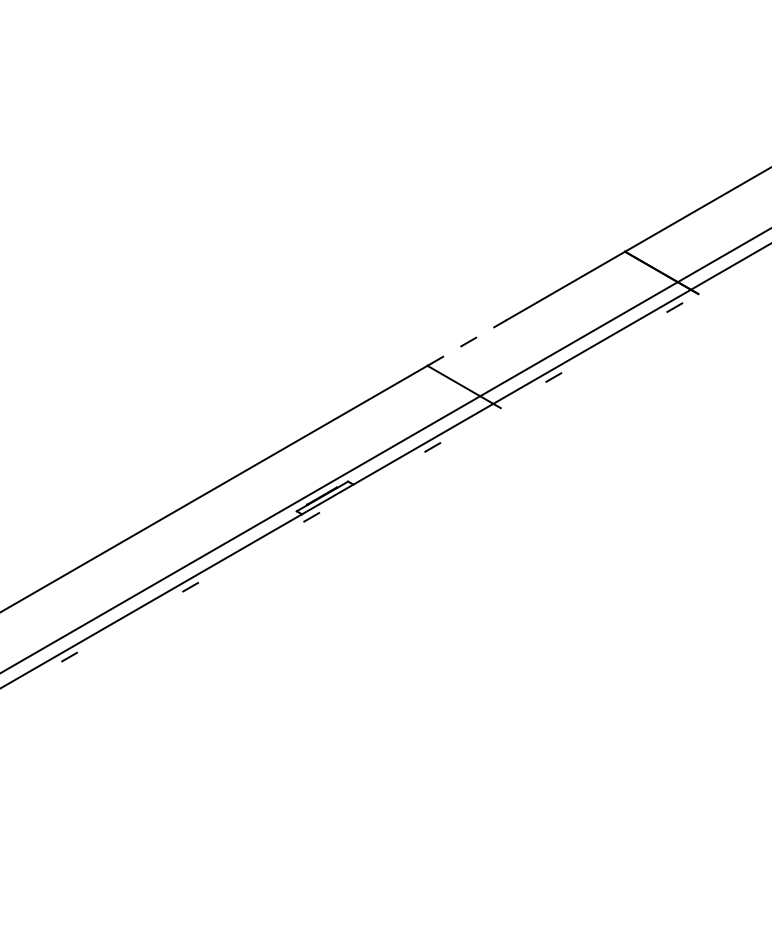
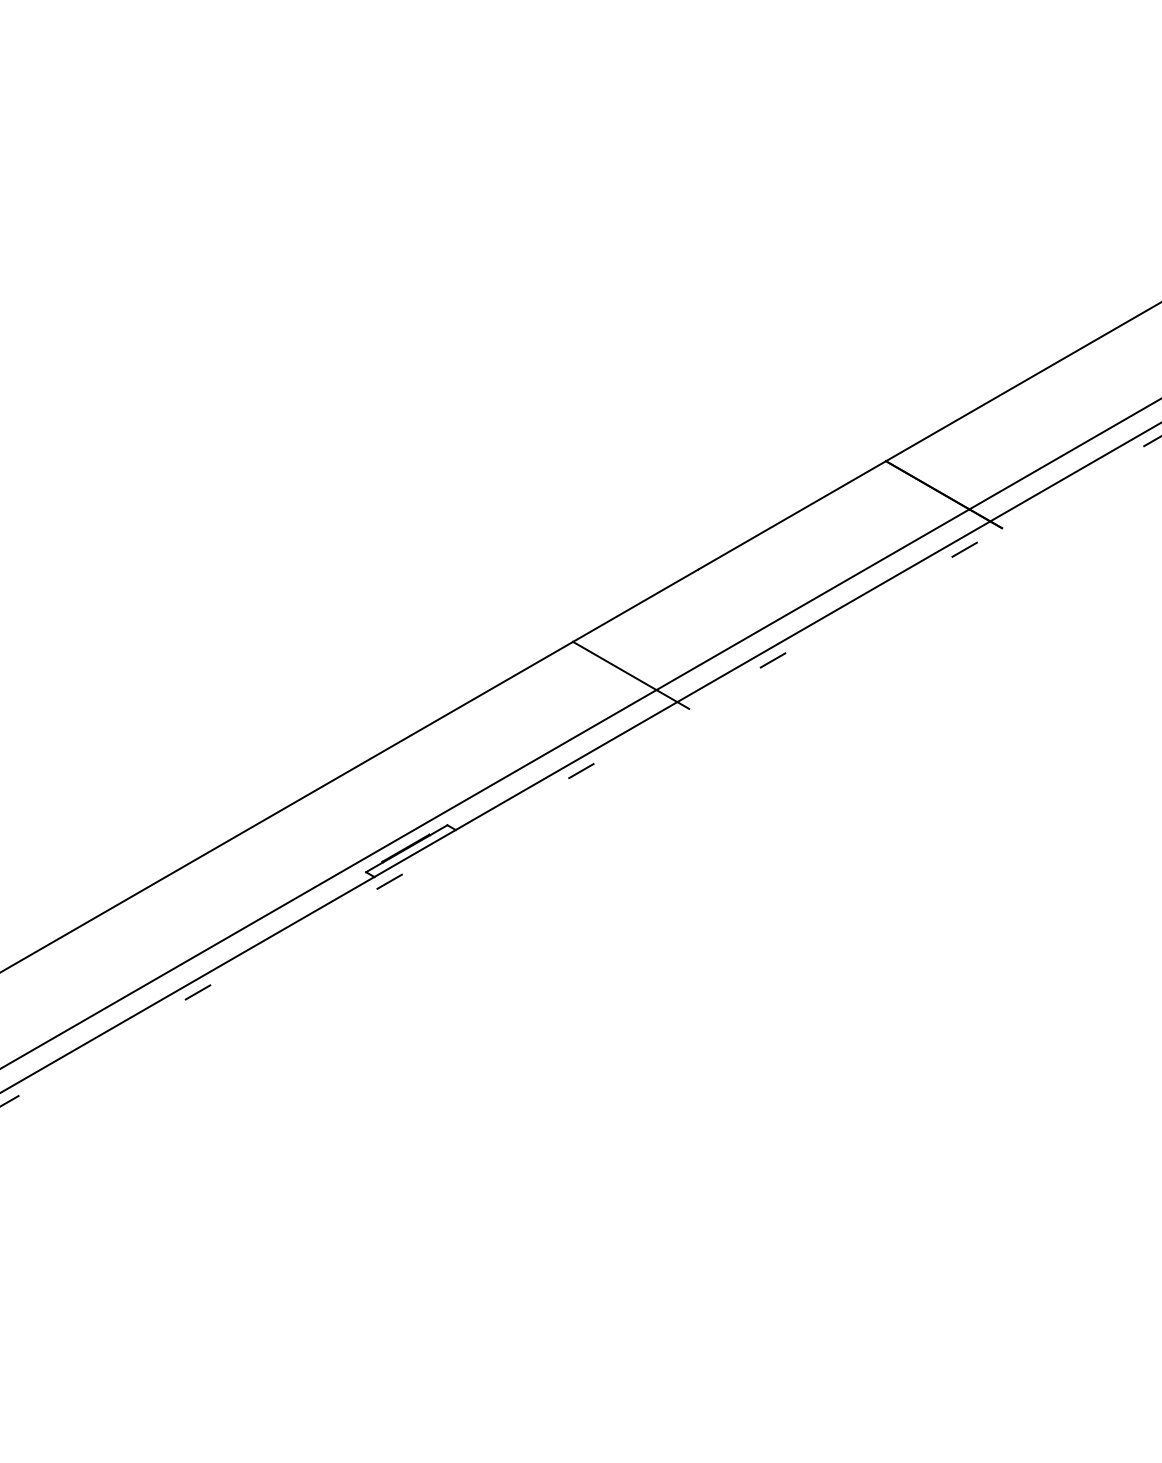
line: (467, 343) -> (636, 606), dashed -> solid

